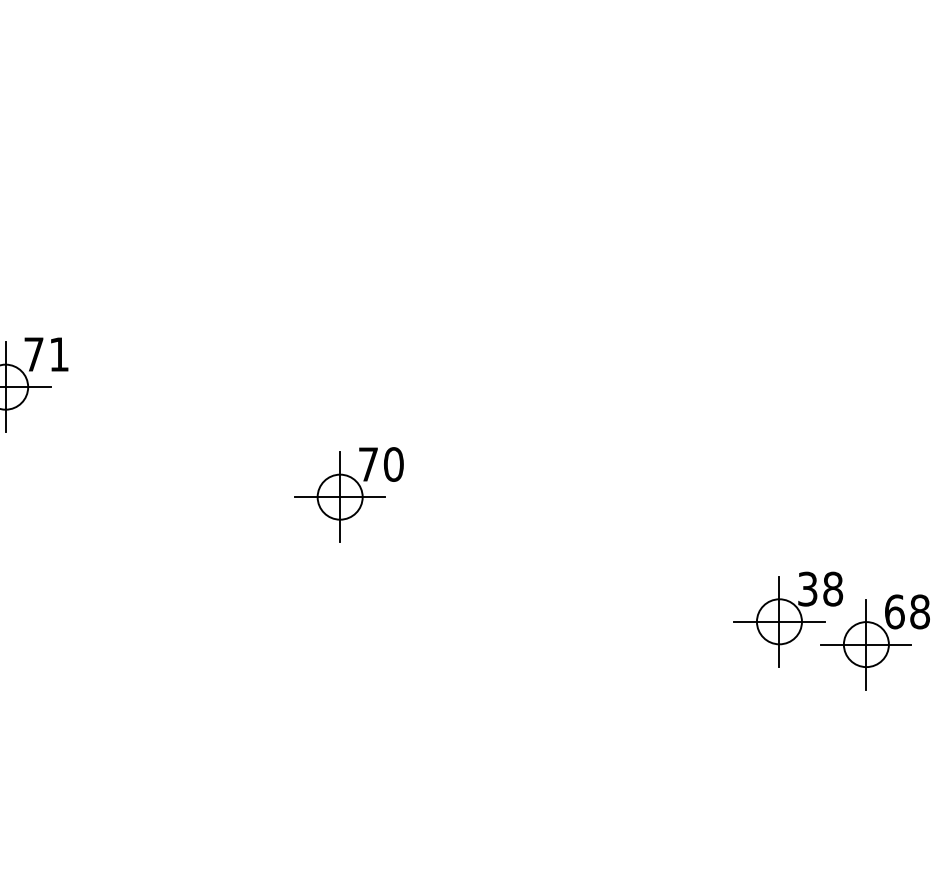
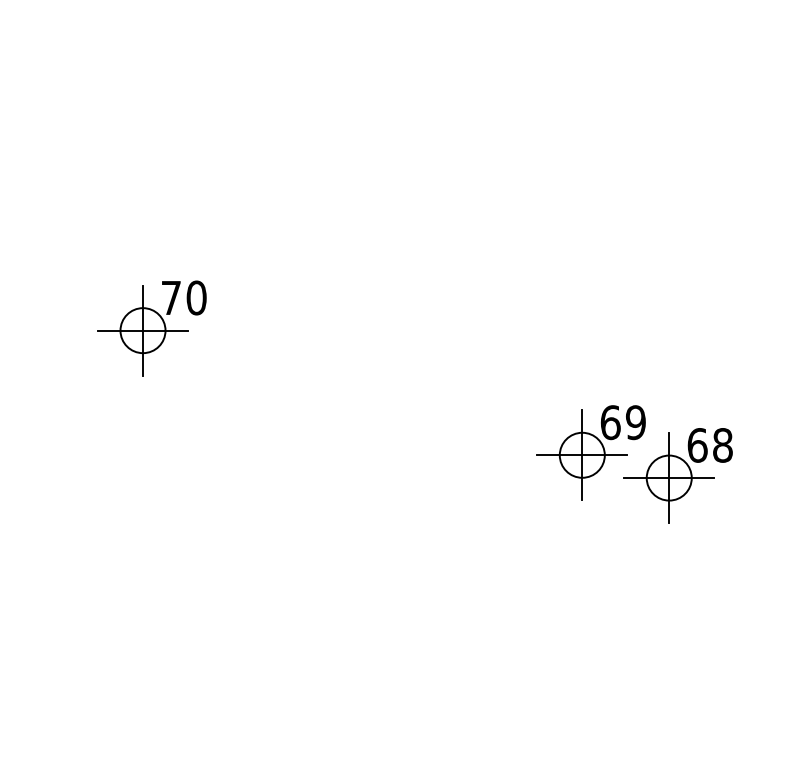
text: (820, 588) -> (623, 421), 38 -> 69

